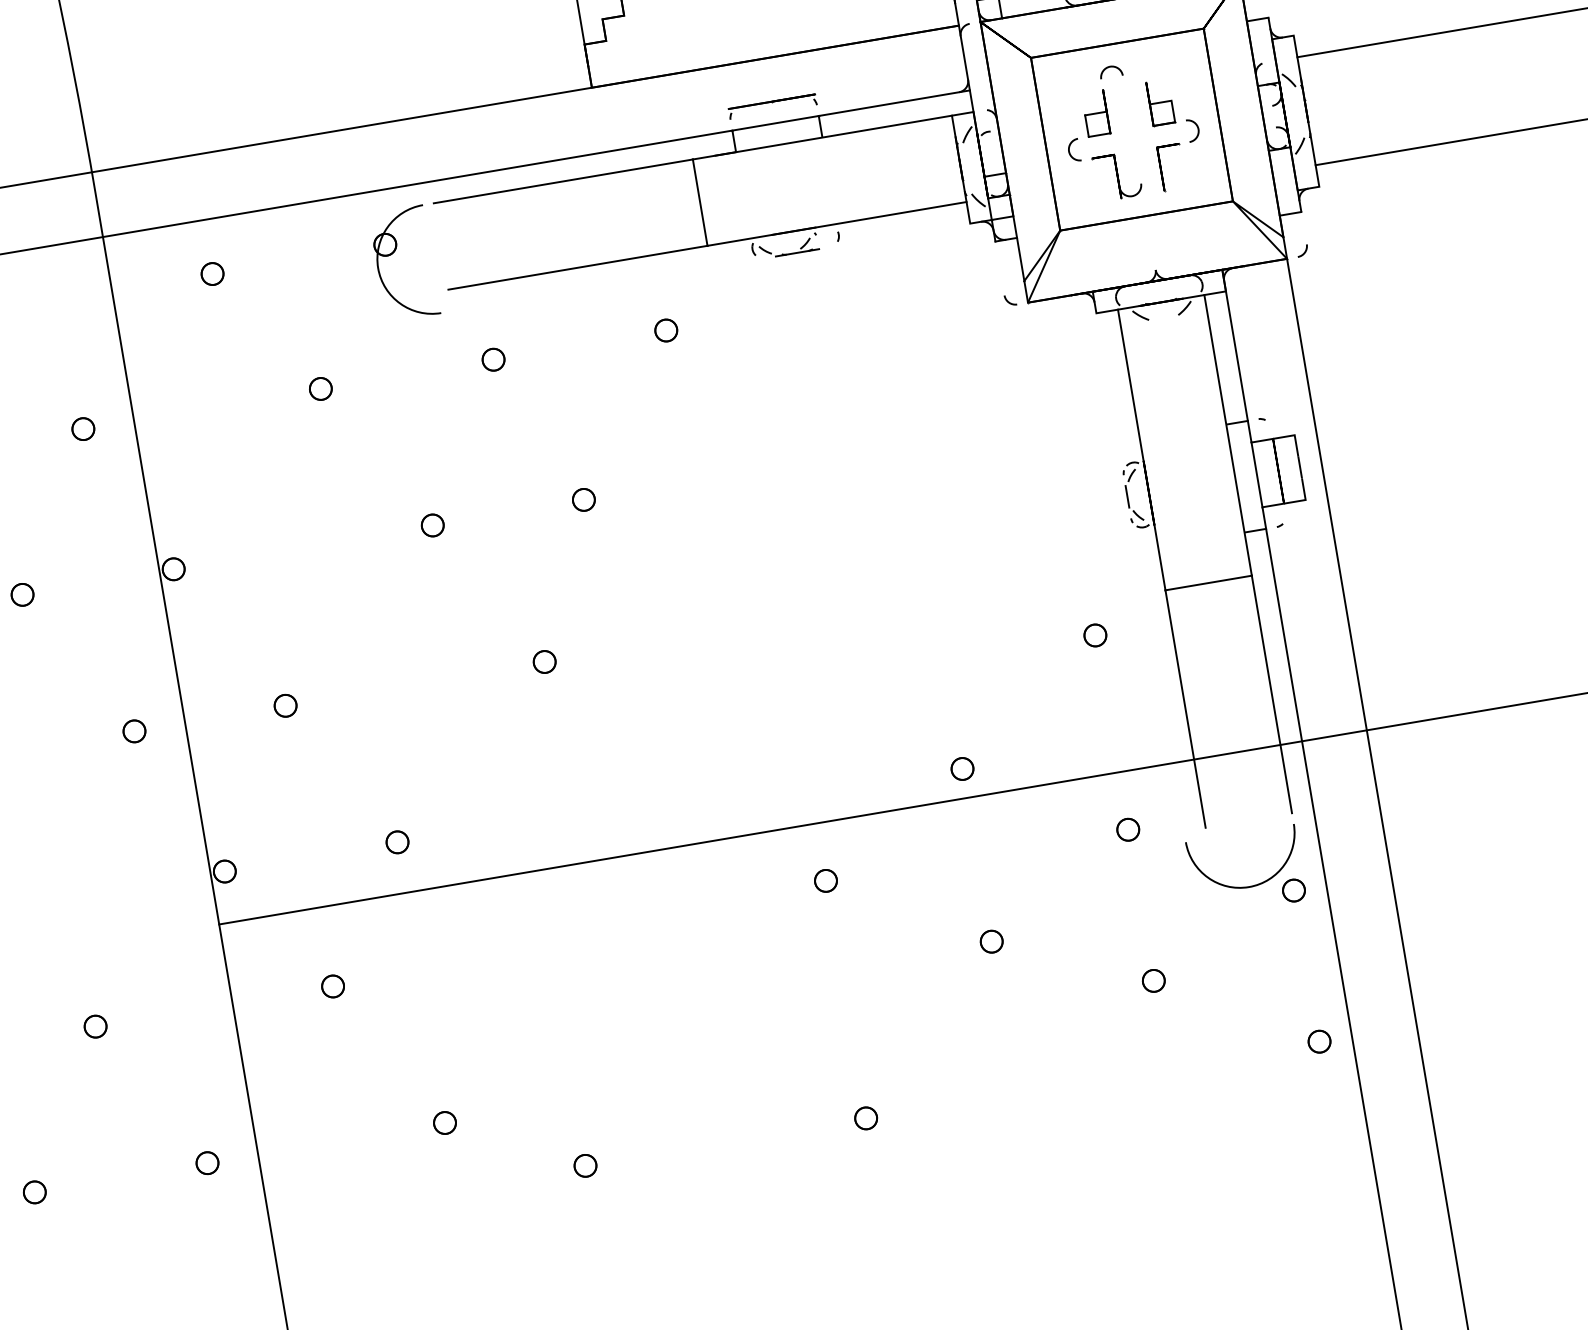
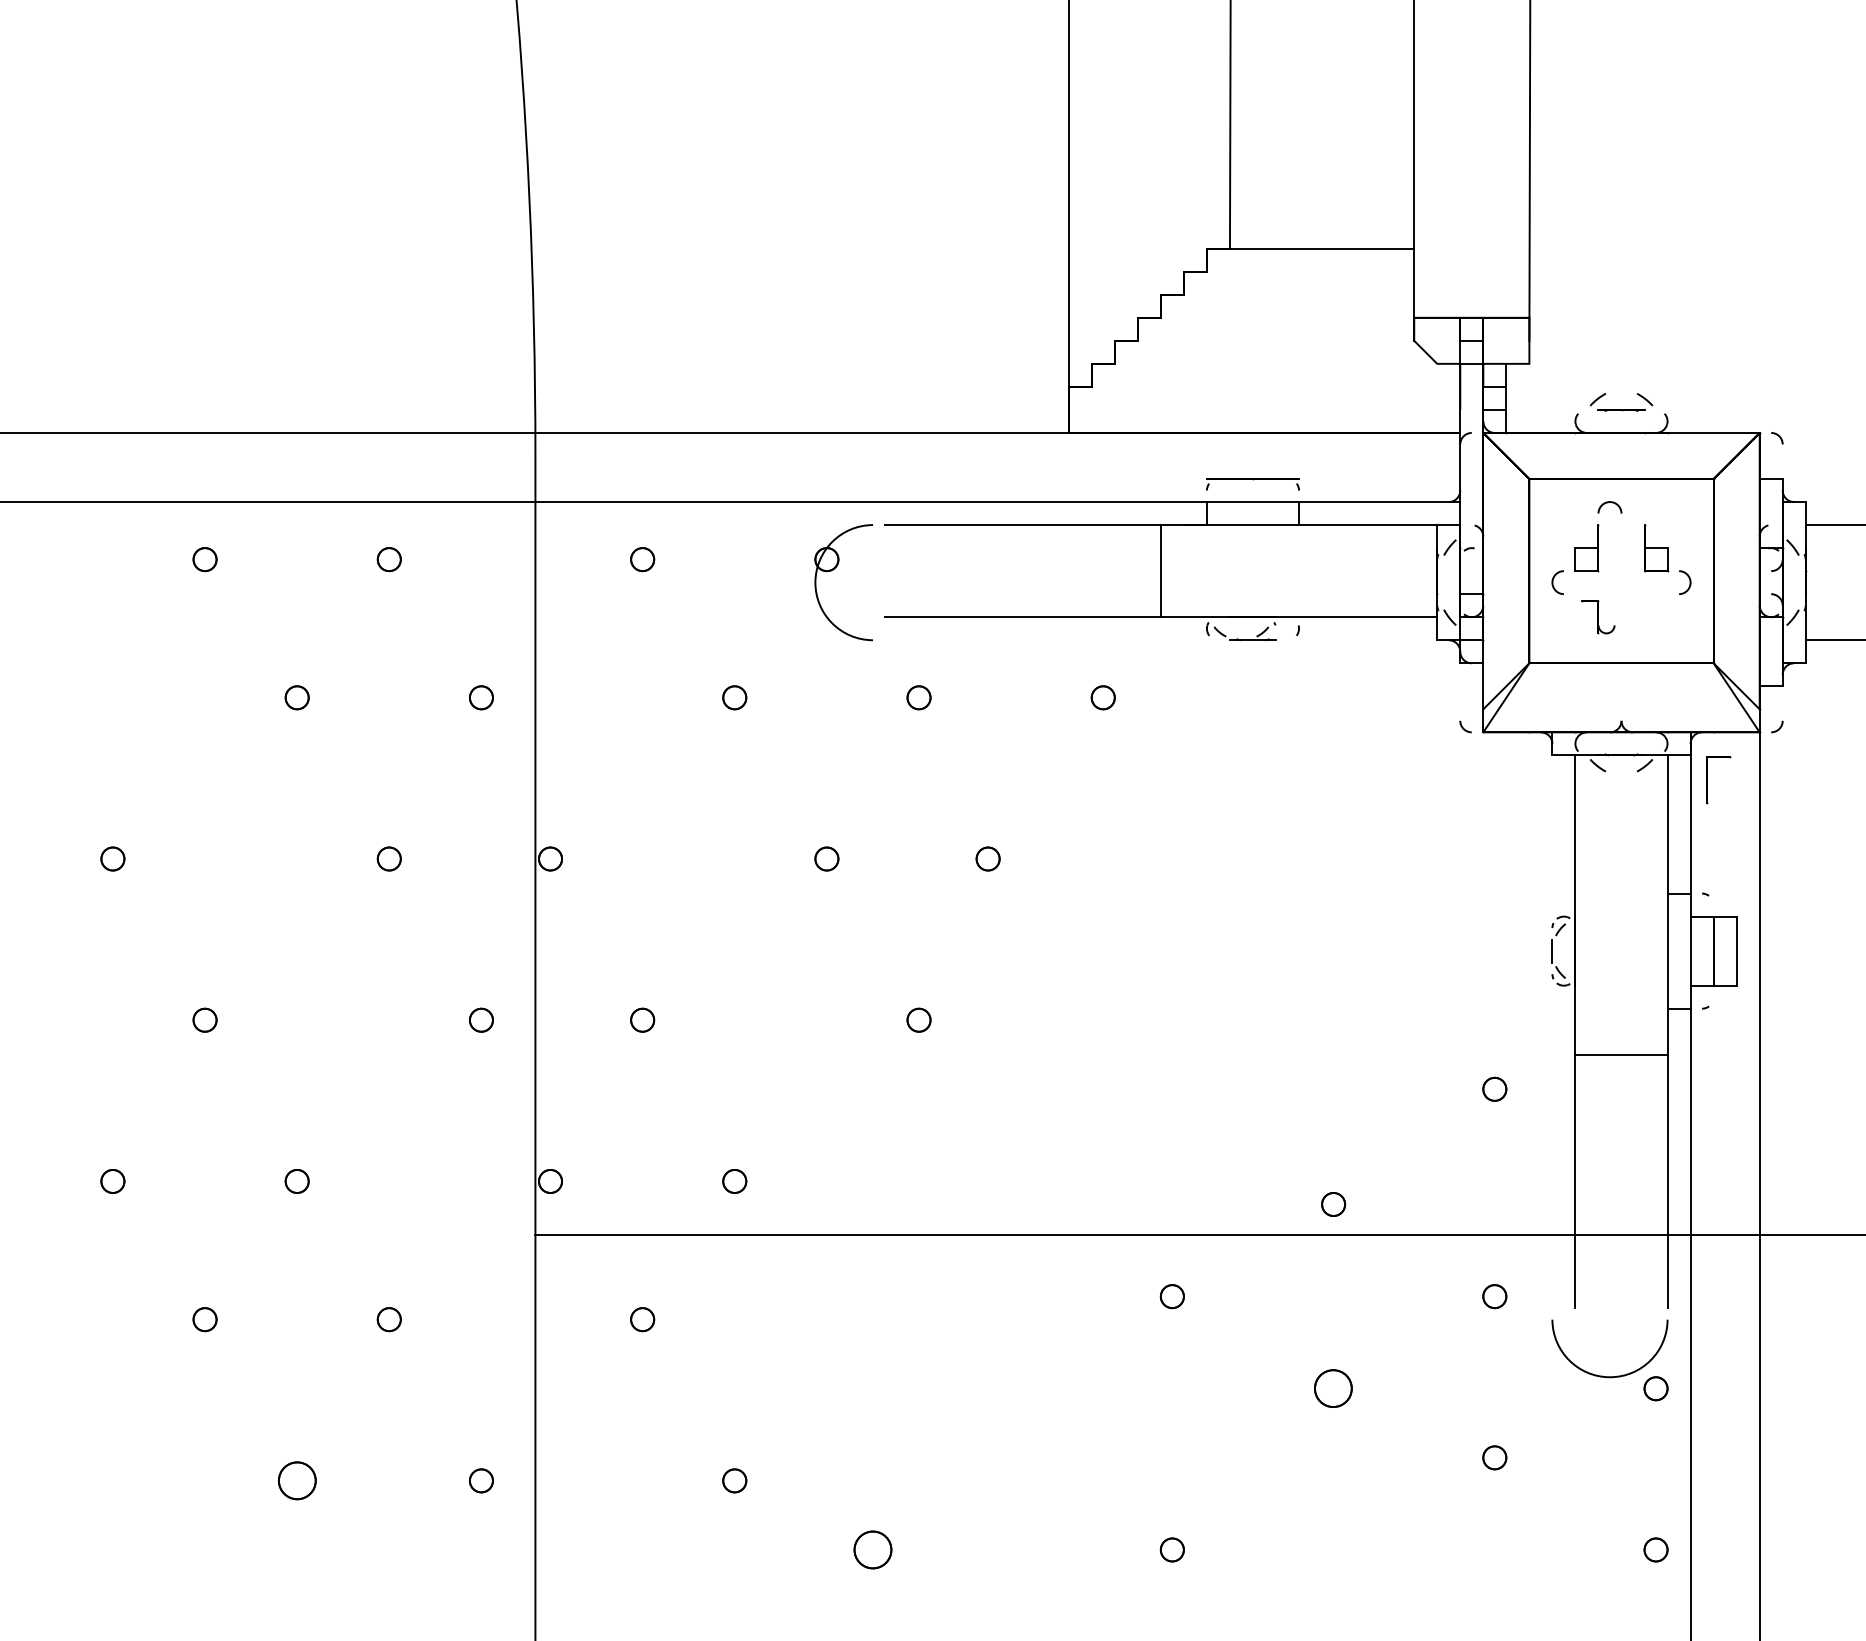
part: (1161, 169) -> (1707, 780), moved
part: (1117, 176) -> (1598, 617), size x0.7
part: (991, 941) -> (1333, 1388), size x1.6
part: (584, 1165) -> (872, 1549), size x1.6
part: (34, 1192) -> (296, 1480), size x1.6

